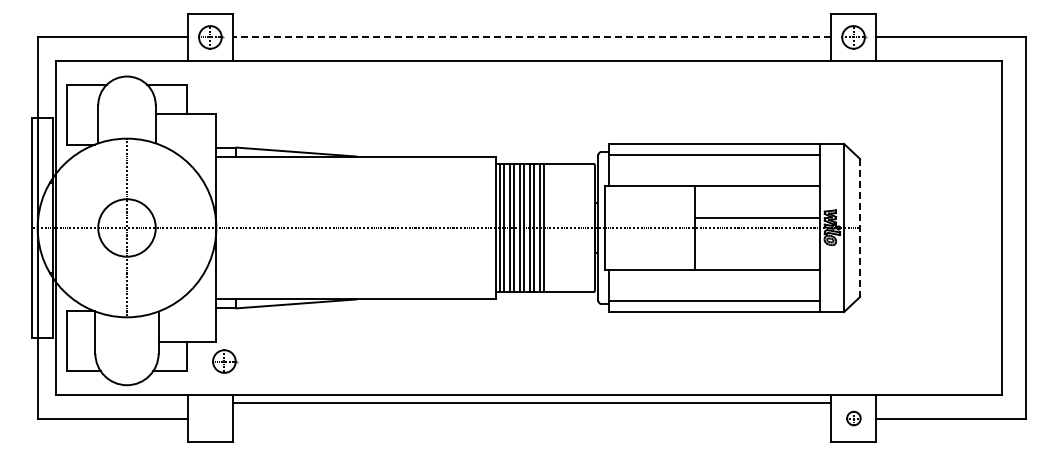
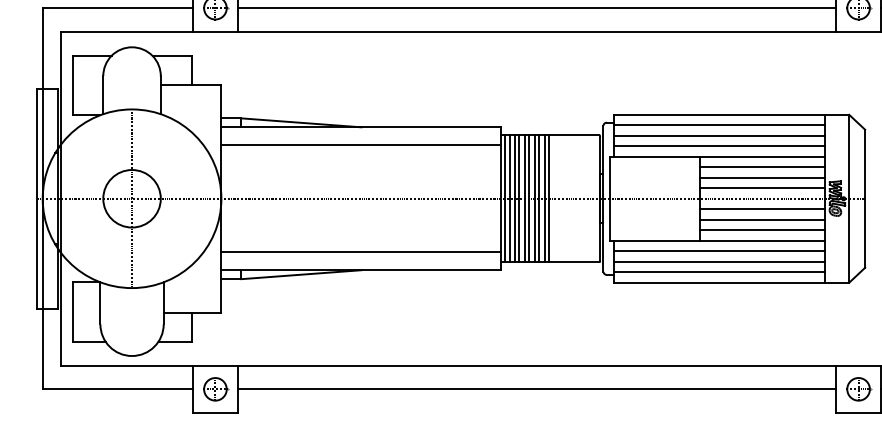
line: (531, 37) -> (536, 8), dashed -> solid
line: (714, 165) -> (719, 136), added
line: (356, 174) -> (361, 145), added
line: (714, 175) -> (719, 146), added
line: (757, 196) -> (762, 167), added
line: (757, 207) -> (762, 178), added
line: (860, 228) -> (865, 199), dashed -> solid
line: (757, 238) -> (762, 209), added
line: (757, 248) -> (762, 219), added
line: (757, 259) -> (762, 230), added
line: (714, 280) -> (719, 251), added
line: (356, 281) -> (361, 252), added
line: (714, 290) -> (719, 261), added
part: (225, 361) -> (216, 389), moved
line: (531, 402) -> (536, 389), moved
part: (854, 418) -> (859, 389), size x1.67

